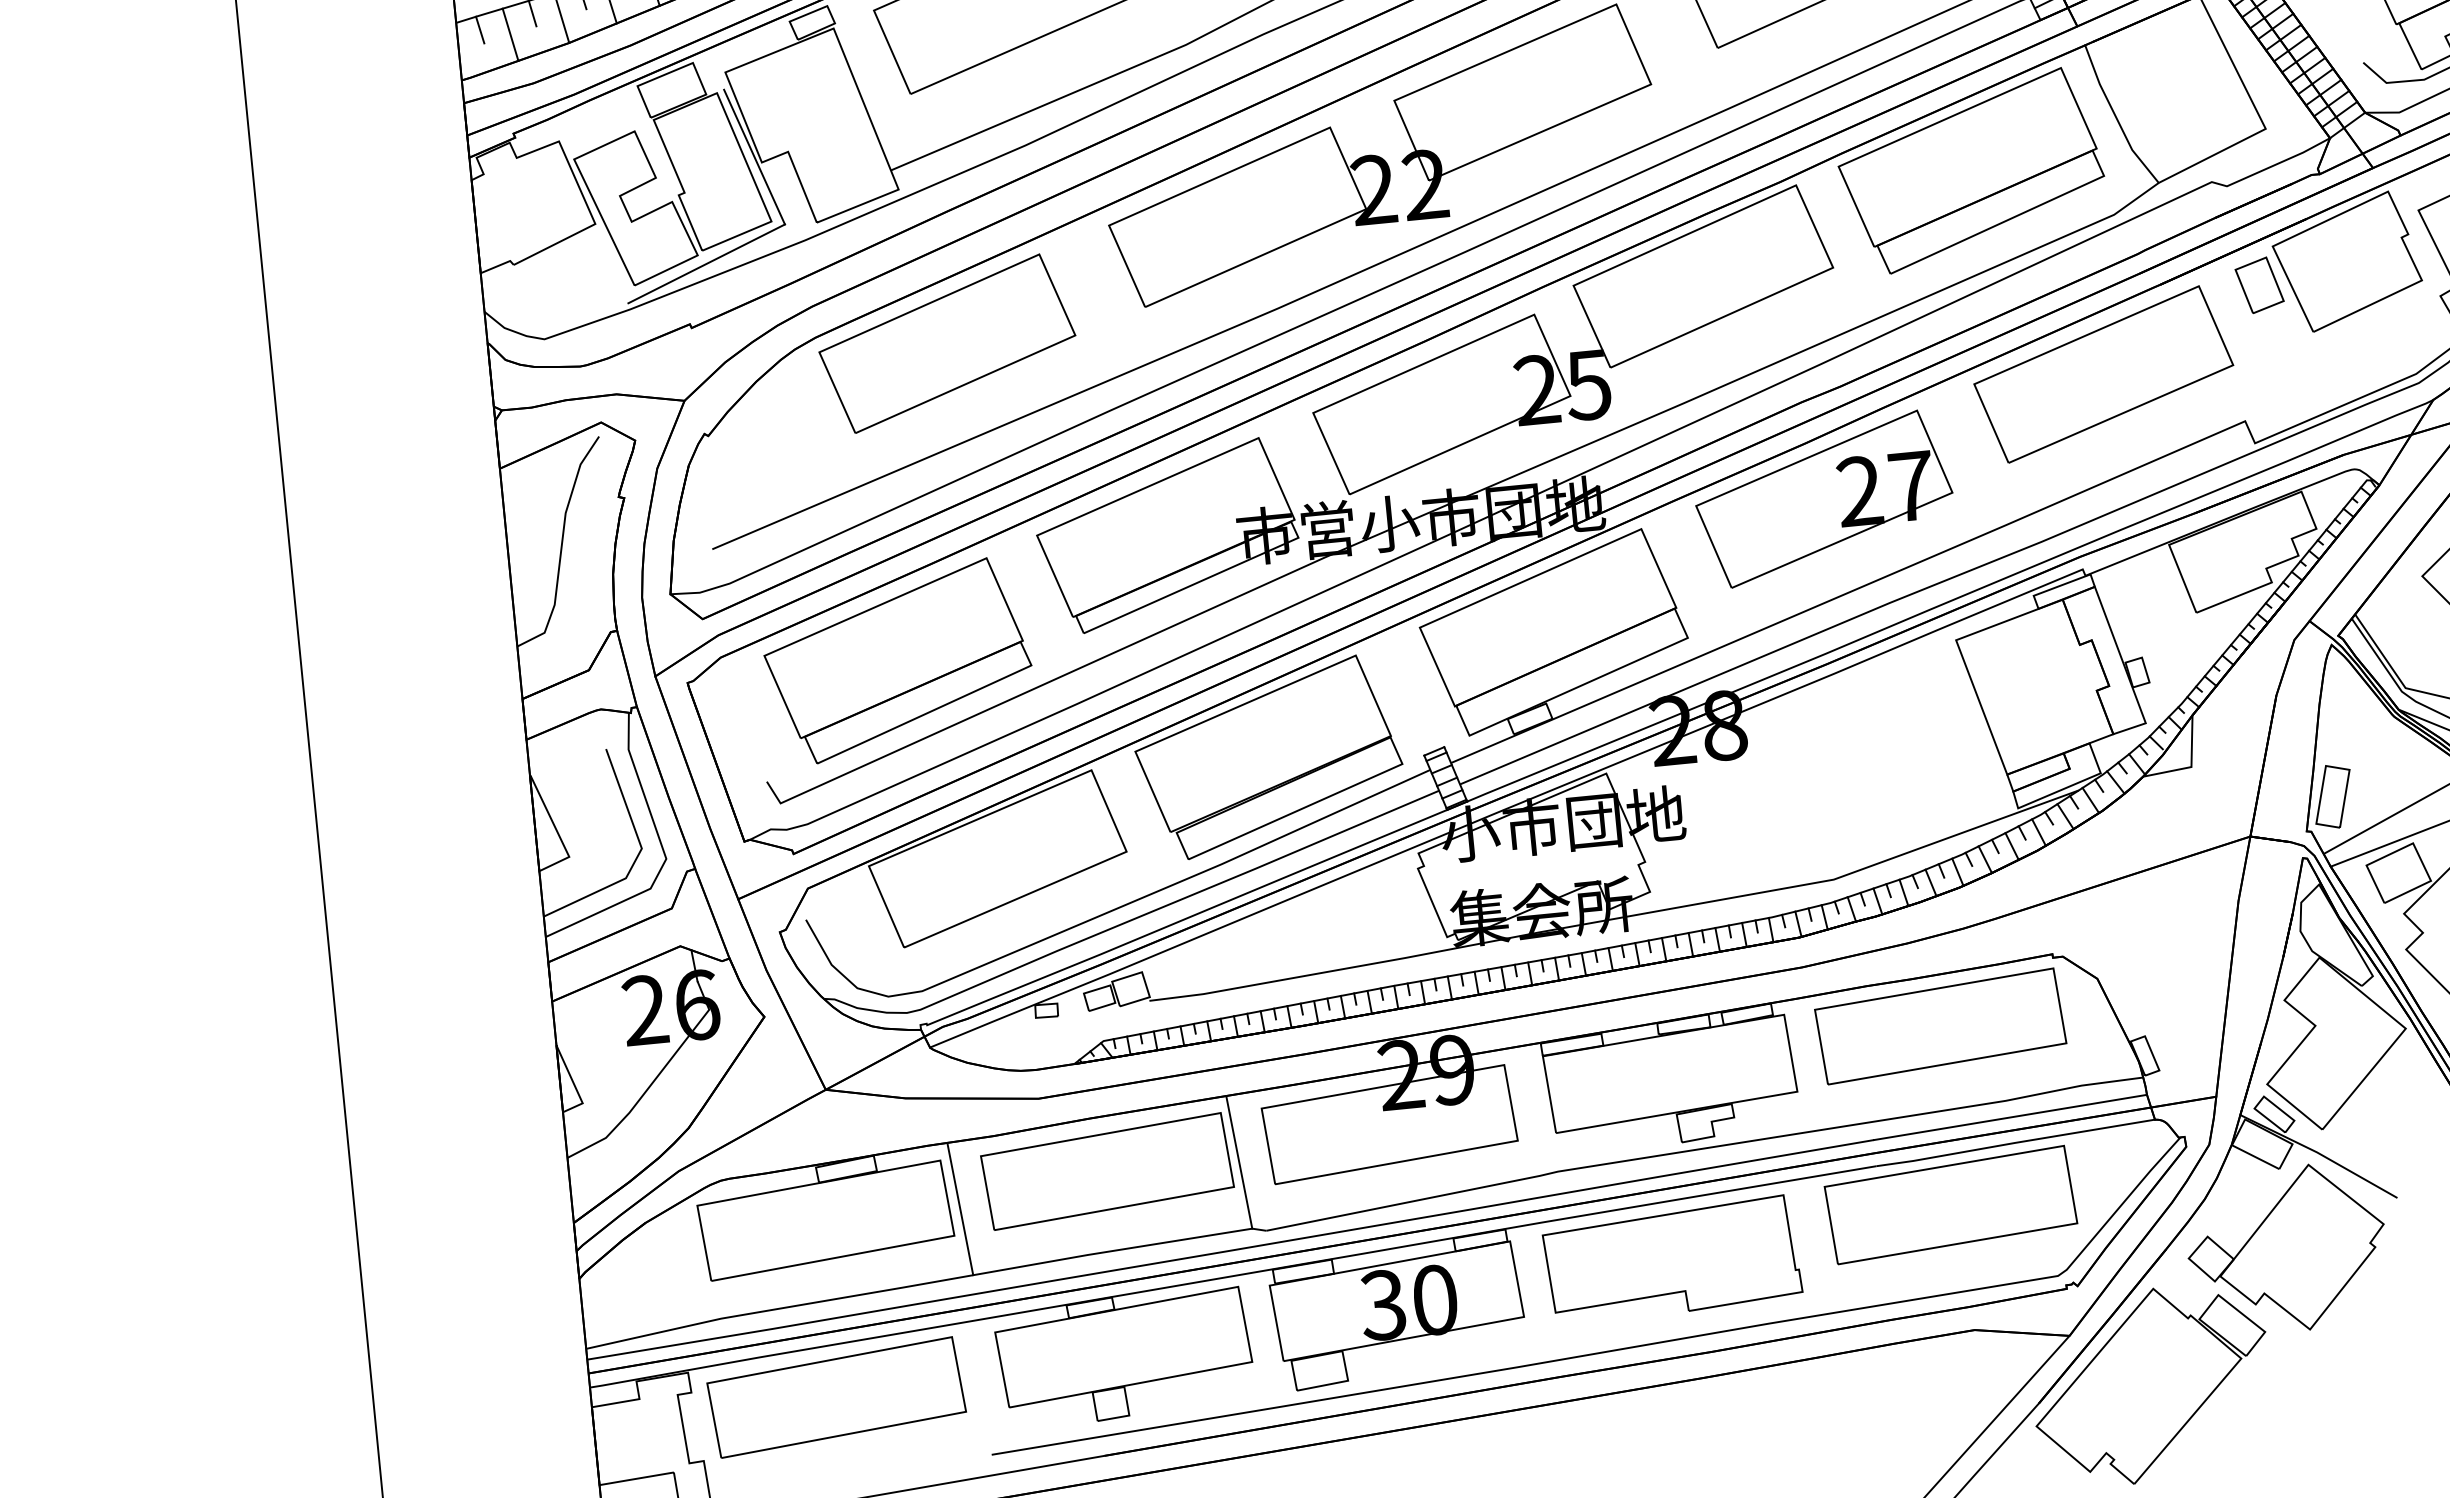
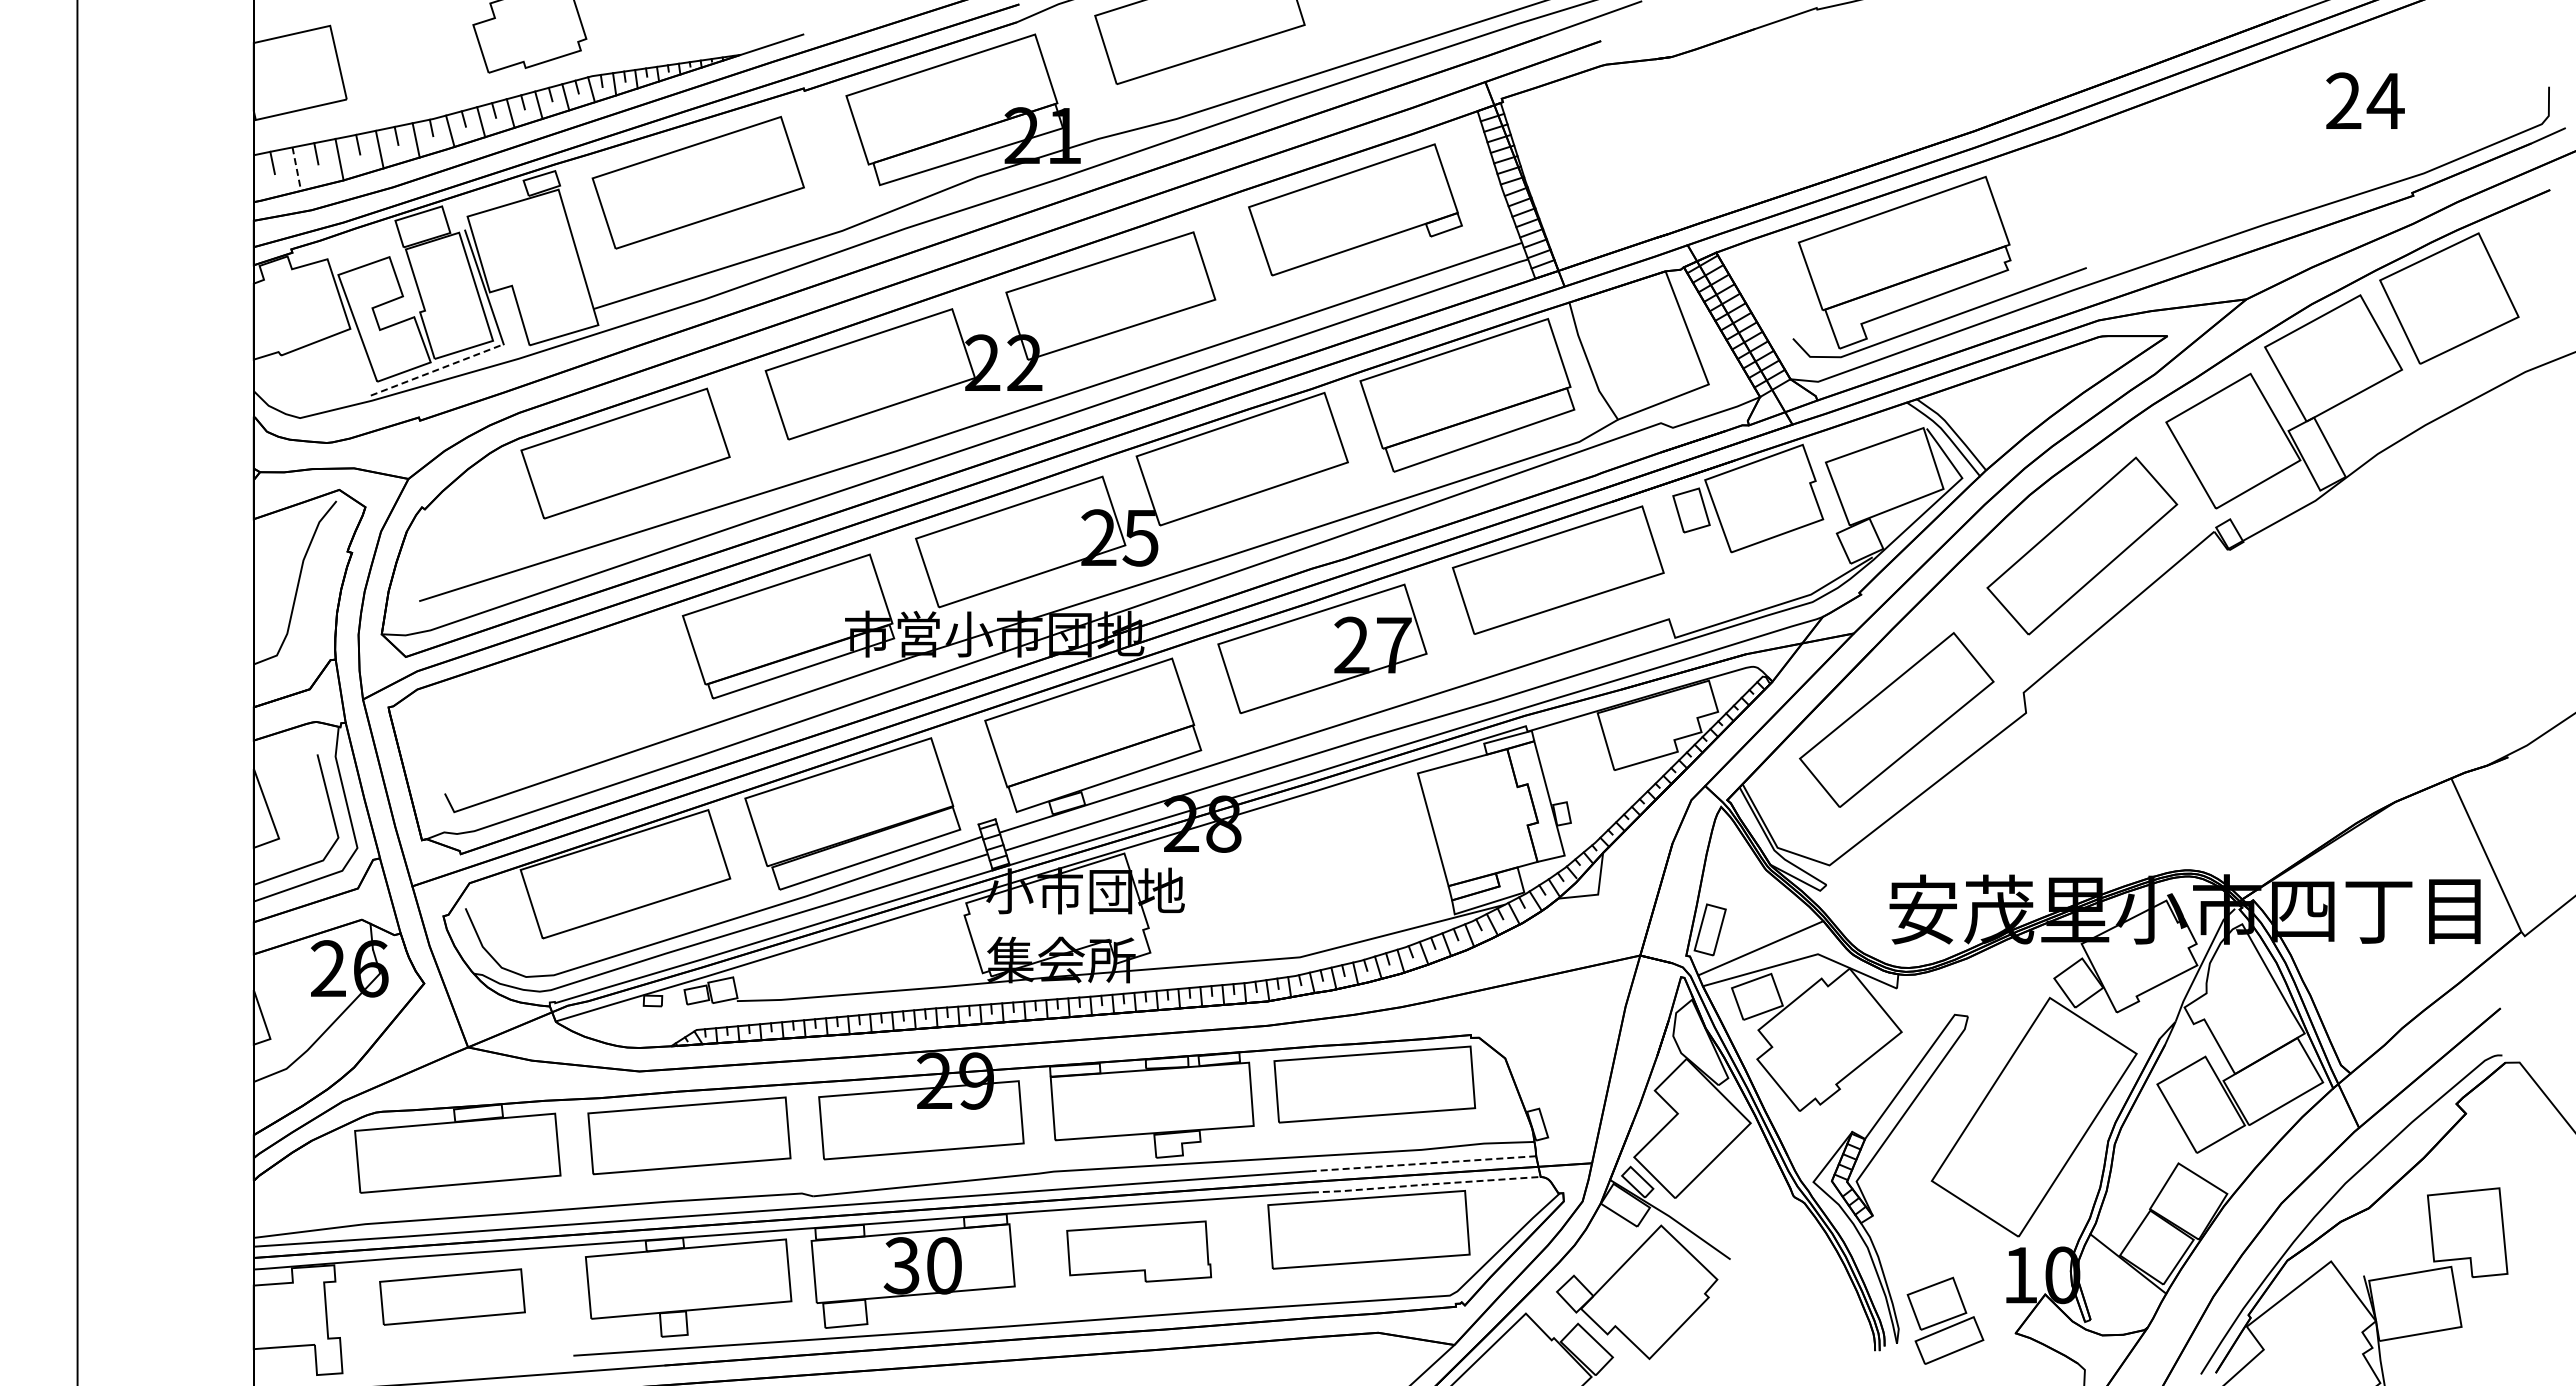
line: (510, 35) -> (296, 169), solid -> dashed
line: (706, 263) -> (437, 369), solid -> dashed
part: (896, 661) -> (559, 706), removed
line: (2009, 1117) -> (1423, 1163), solid -> dashed
line: (2014, 1142) -> (1425, 1184), solid -> dashed
line: (1238, 1161) -> (796, 1138), removed
line: (960, 1209) -> (567, 1154), removed
part: (1671, 1259) -> (1138, 1251), size x0.7
part: (836, 1396) -> (452, 1296), size x0.7

